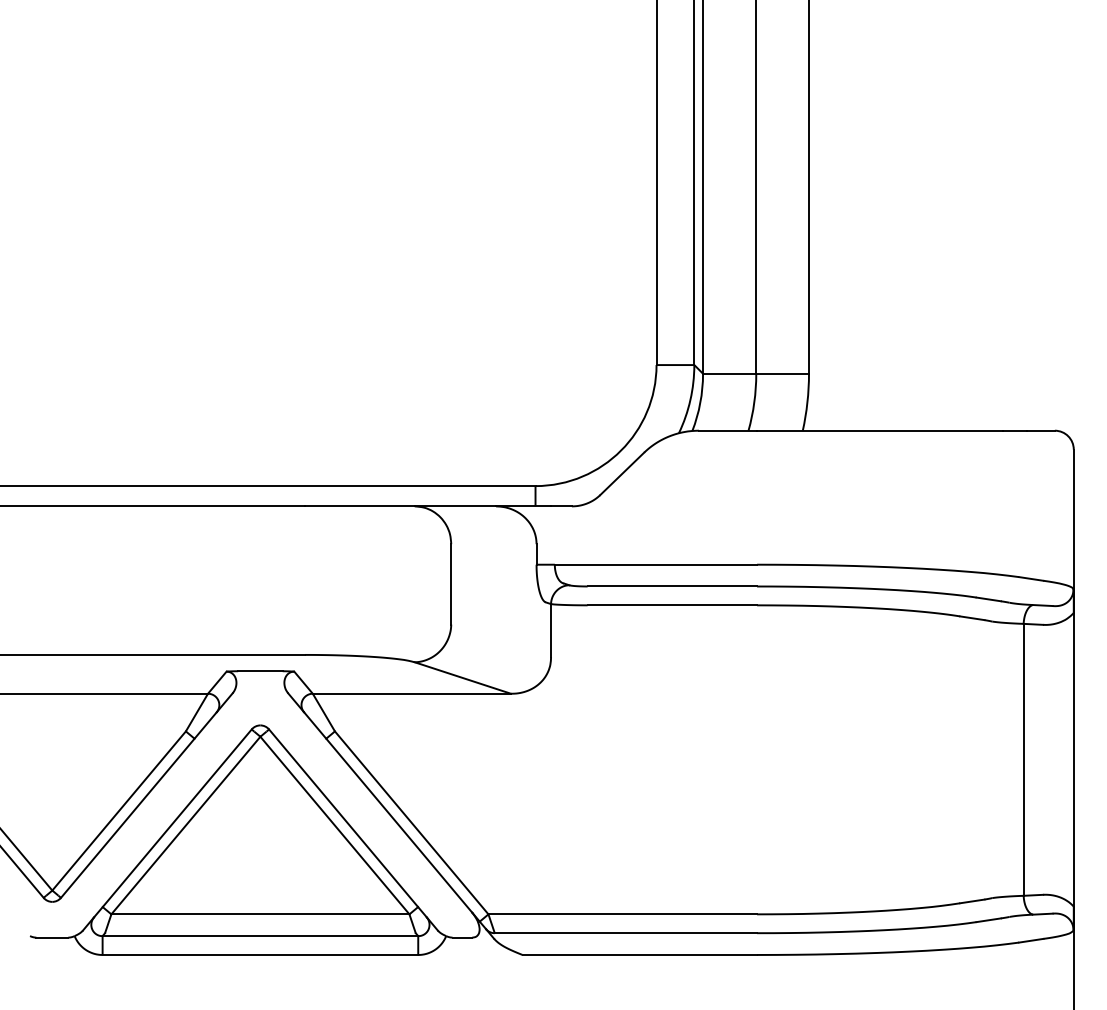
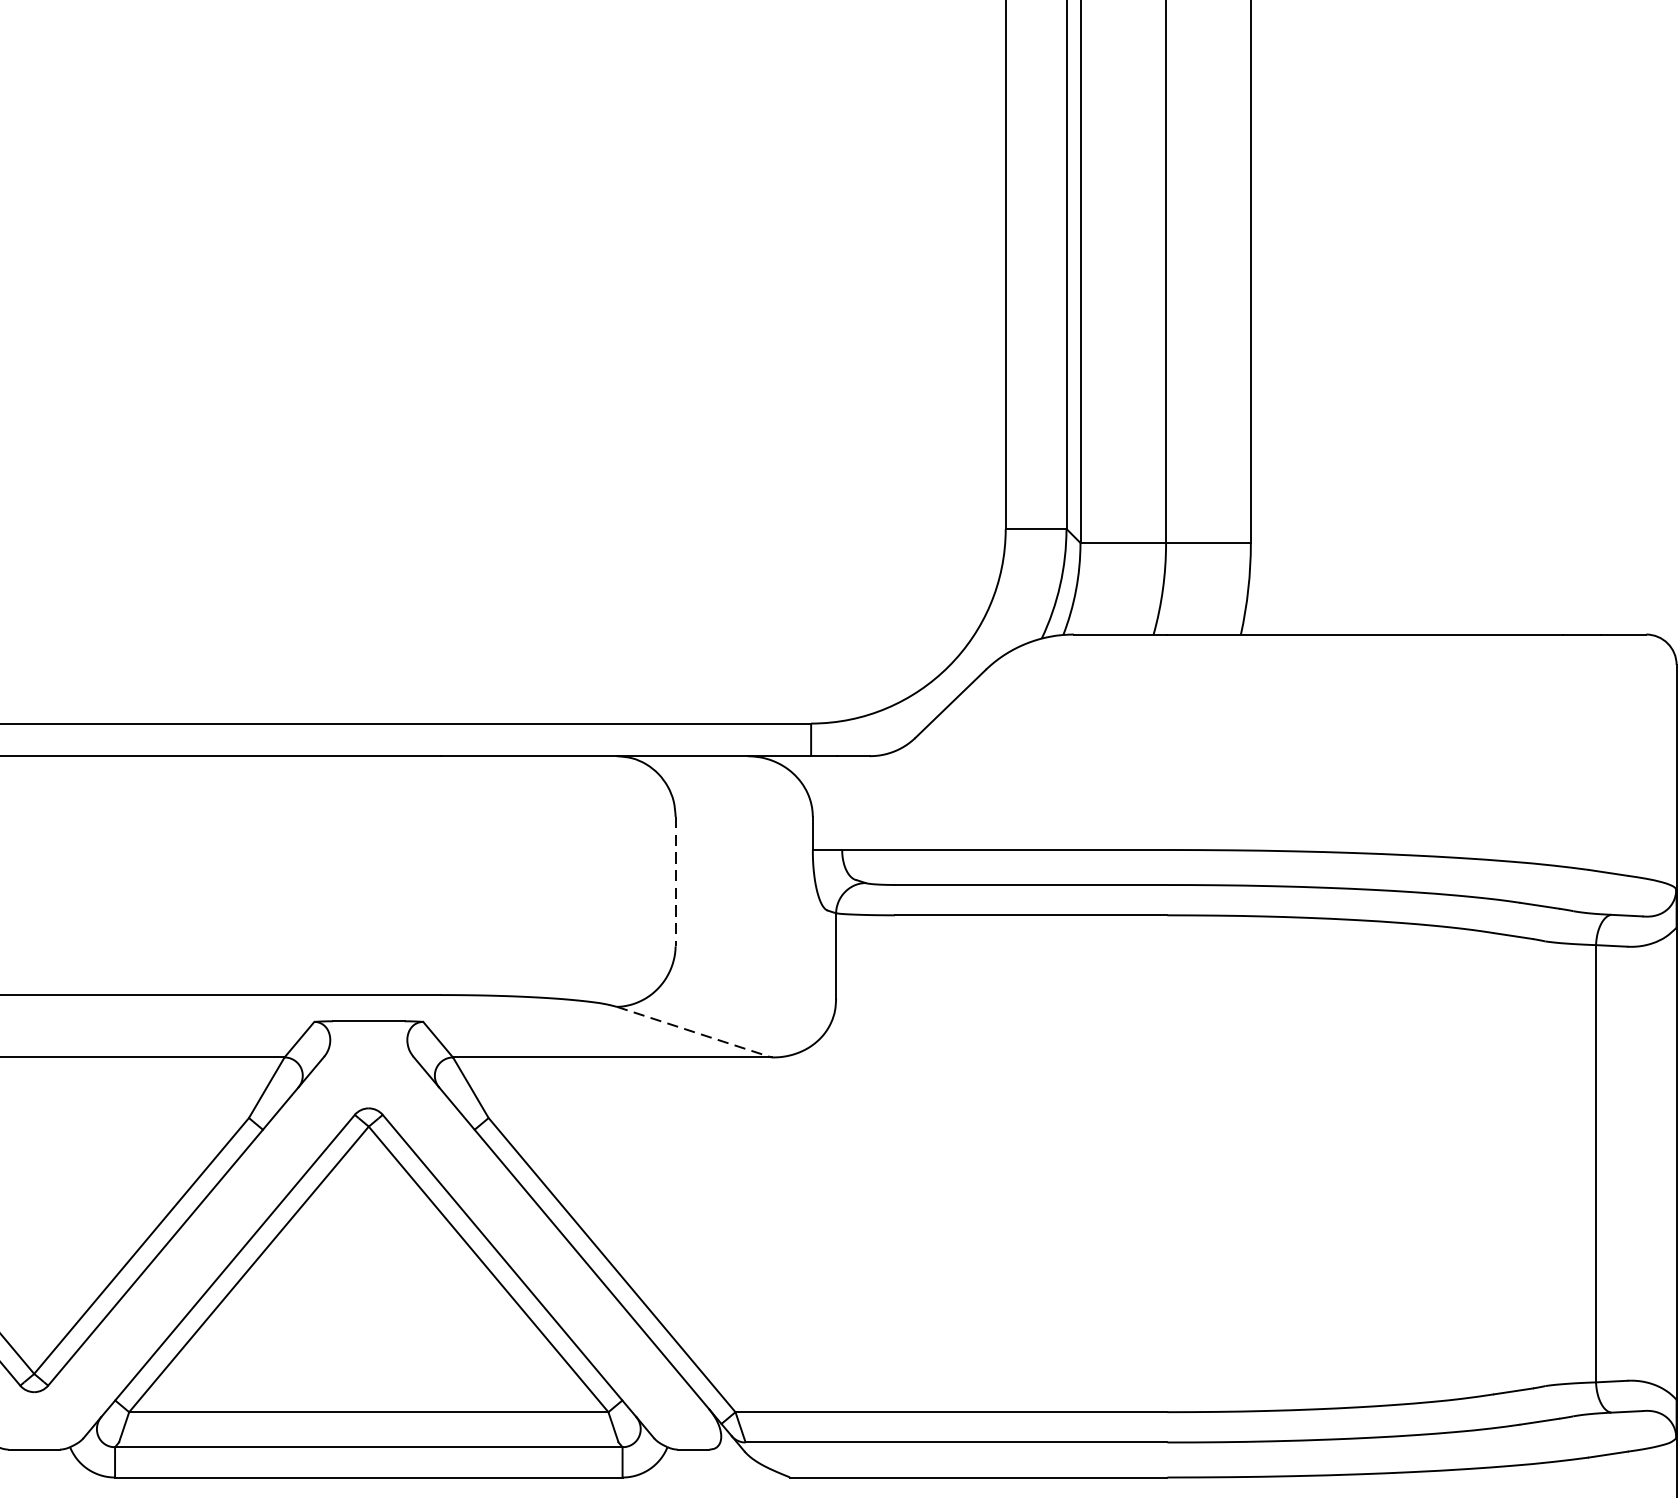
line: (451, 584) -> (676, 881), solid -> dashed
line: (462, 678) -> (693, 1032), solid -> dashed

